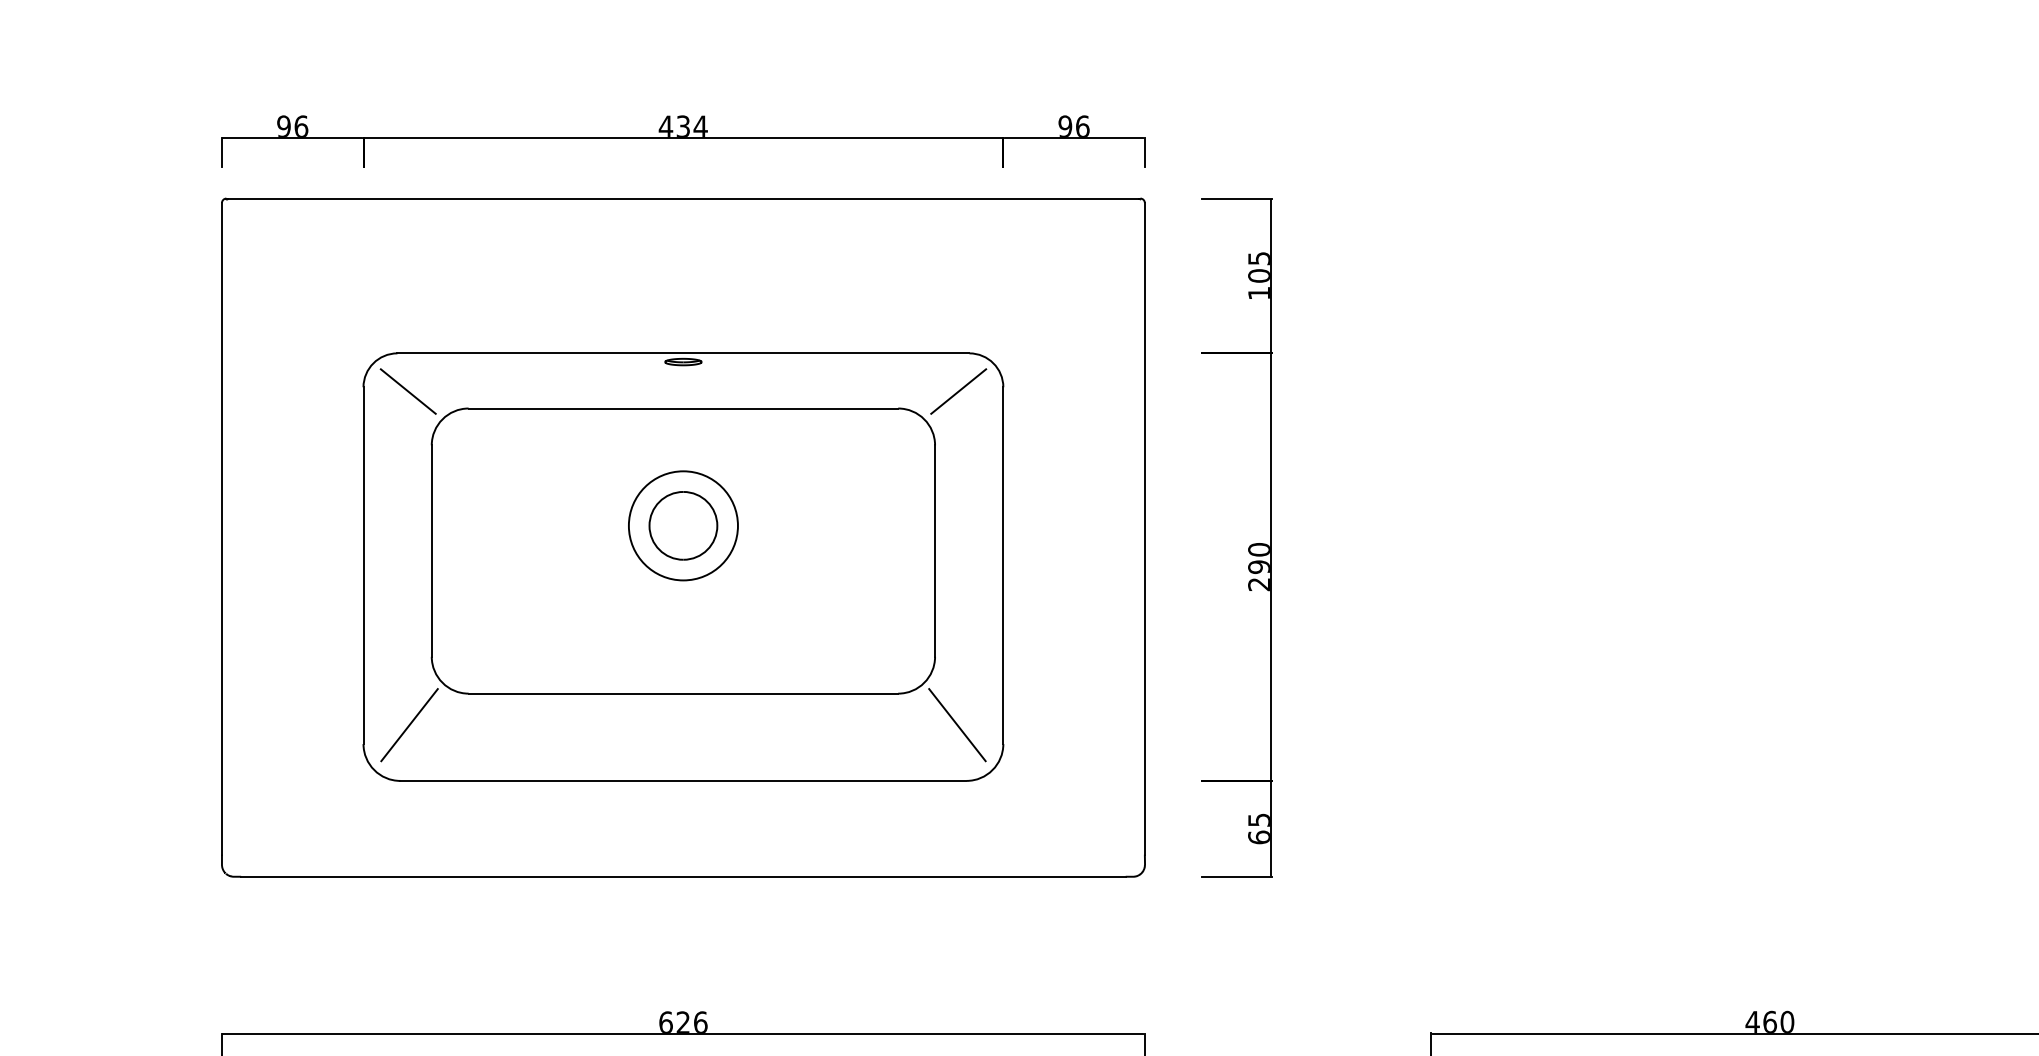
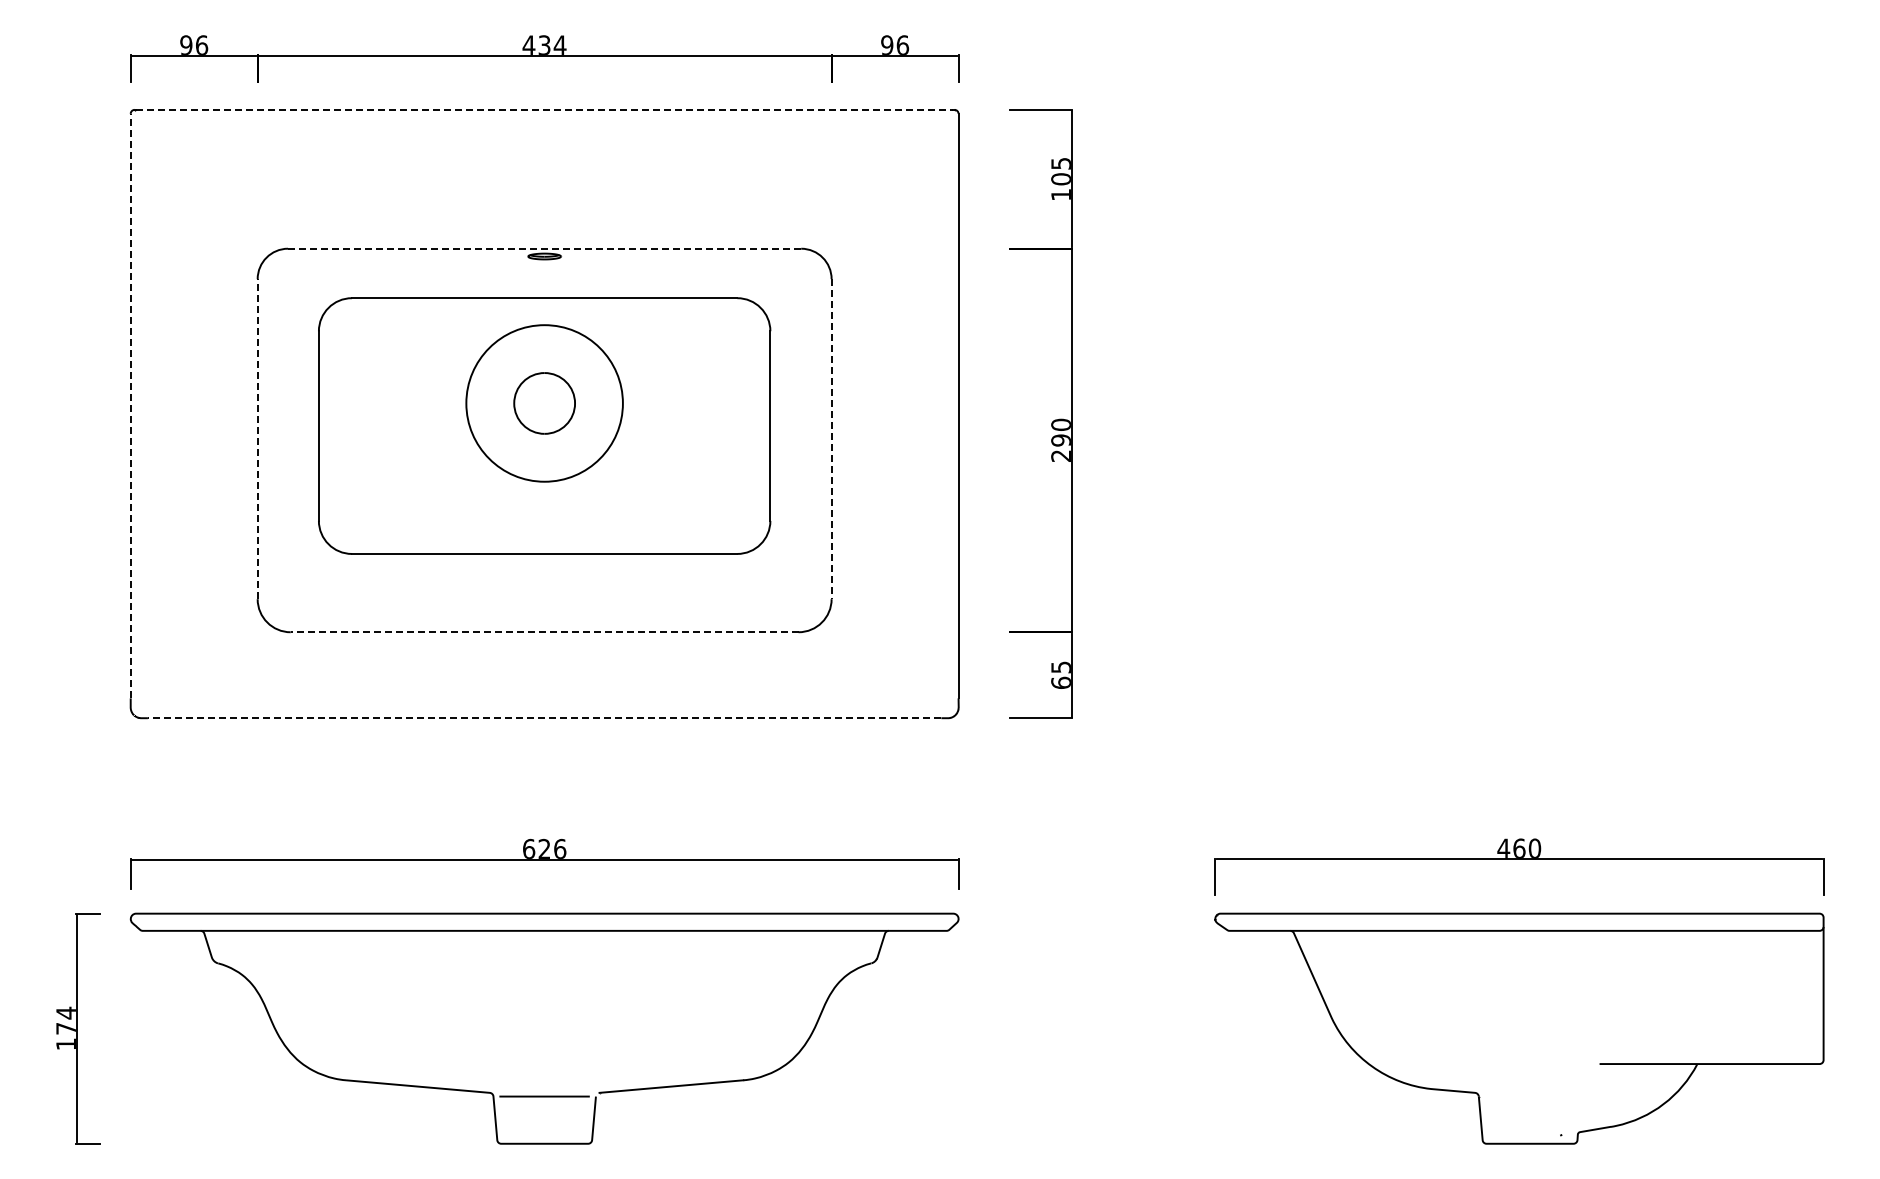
line: (683, 198) -> (544, 109), solid -> dashed
line: (683, 353) -> (544, 248), solid -> dashed
line: (407, 391) -> (297, 282), removed
line: (958, 391) -> (791, 282), removed
circle: (683, 525) -> (544, 403), size x1.6
line: (221, 528) -> (130, 405), solid -> dashed
line: (363, 564) -> (257, 438), solid -> dashed
line: (1003, 566) -> (831, 439), solid -> dashed
line: (409, 724) -> (298, 581), removed
line: (957, 724) -> (790, 581), removed
line: (683, 781) -> (544, 632), solid -> dashed
line: (683, 877) -> (544, 718), solid -> dashed

